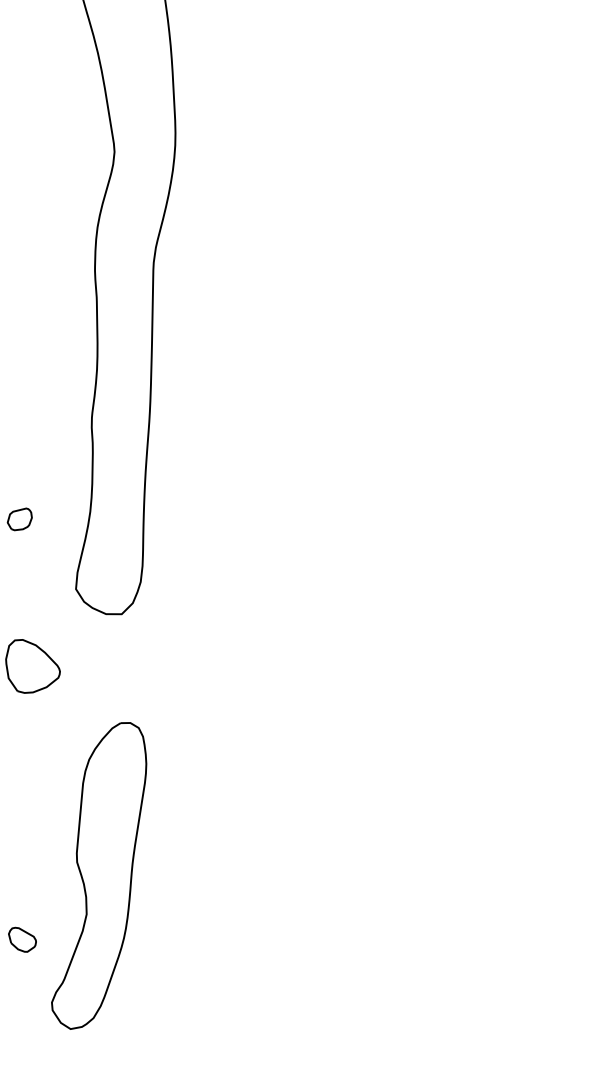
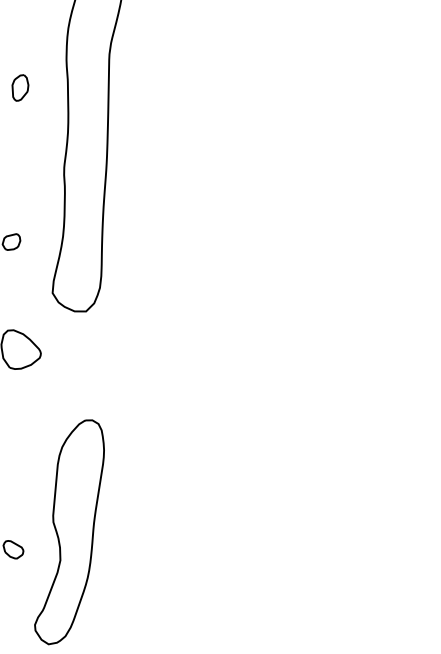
part: (31, 308) -> (20, 87), added
part: (99, 875) -> (69, 531), moved

